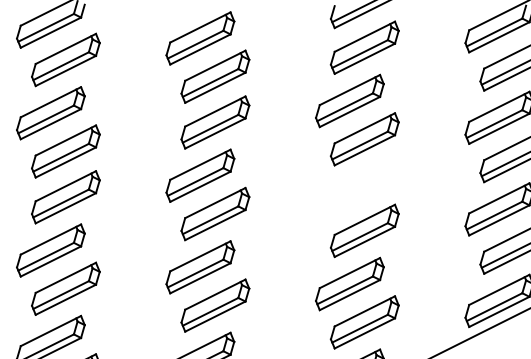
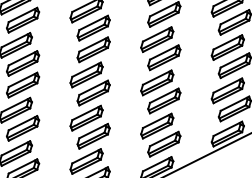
part: (350, 191) -> (157, 82), added

